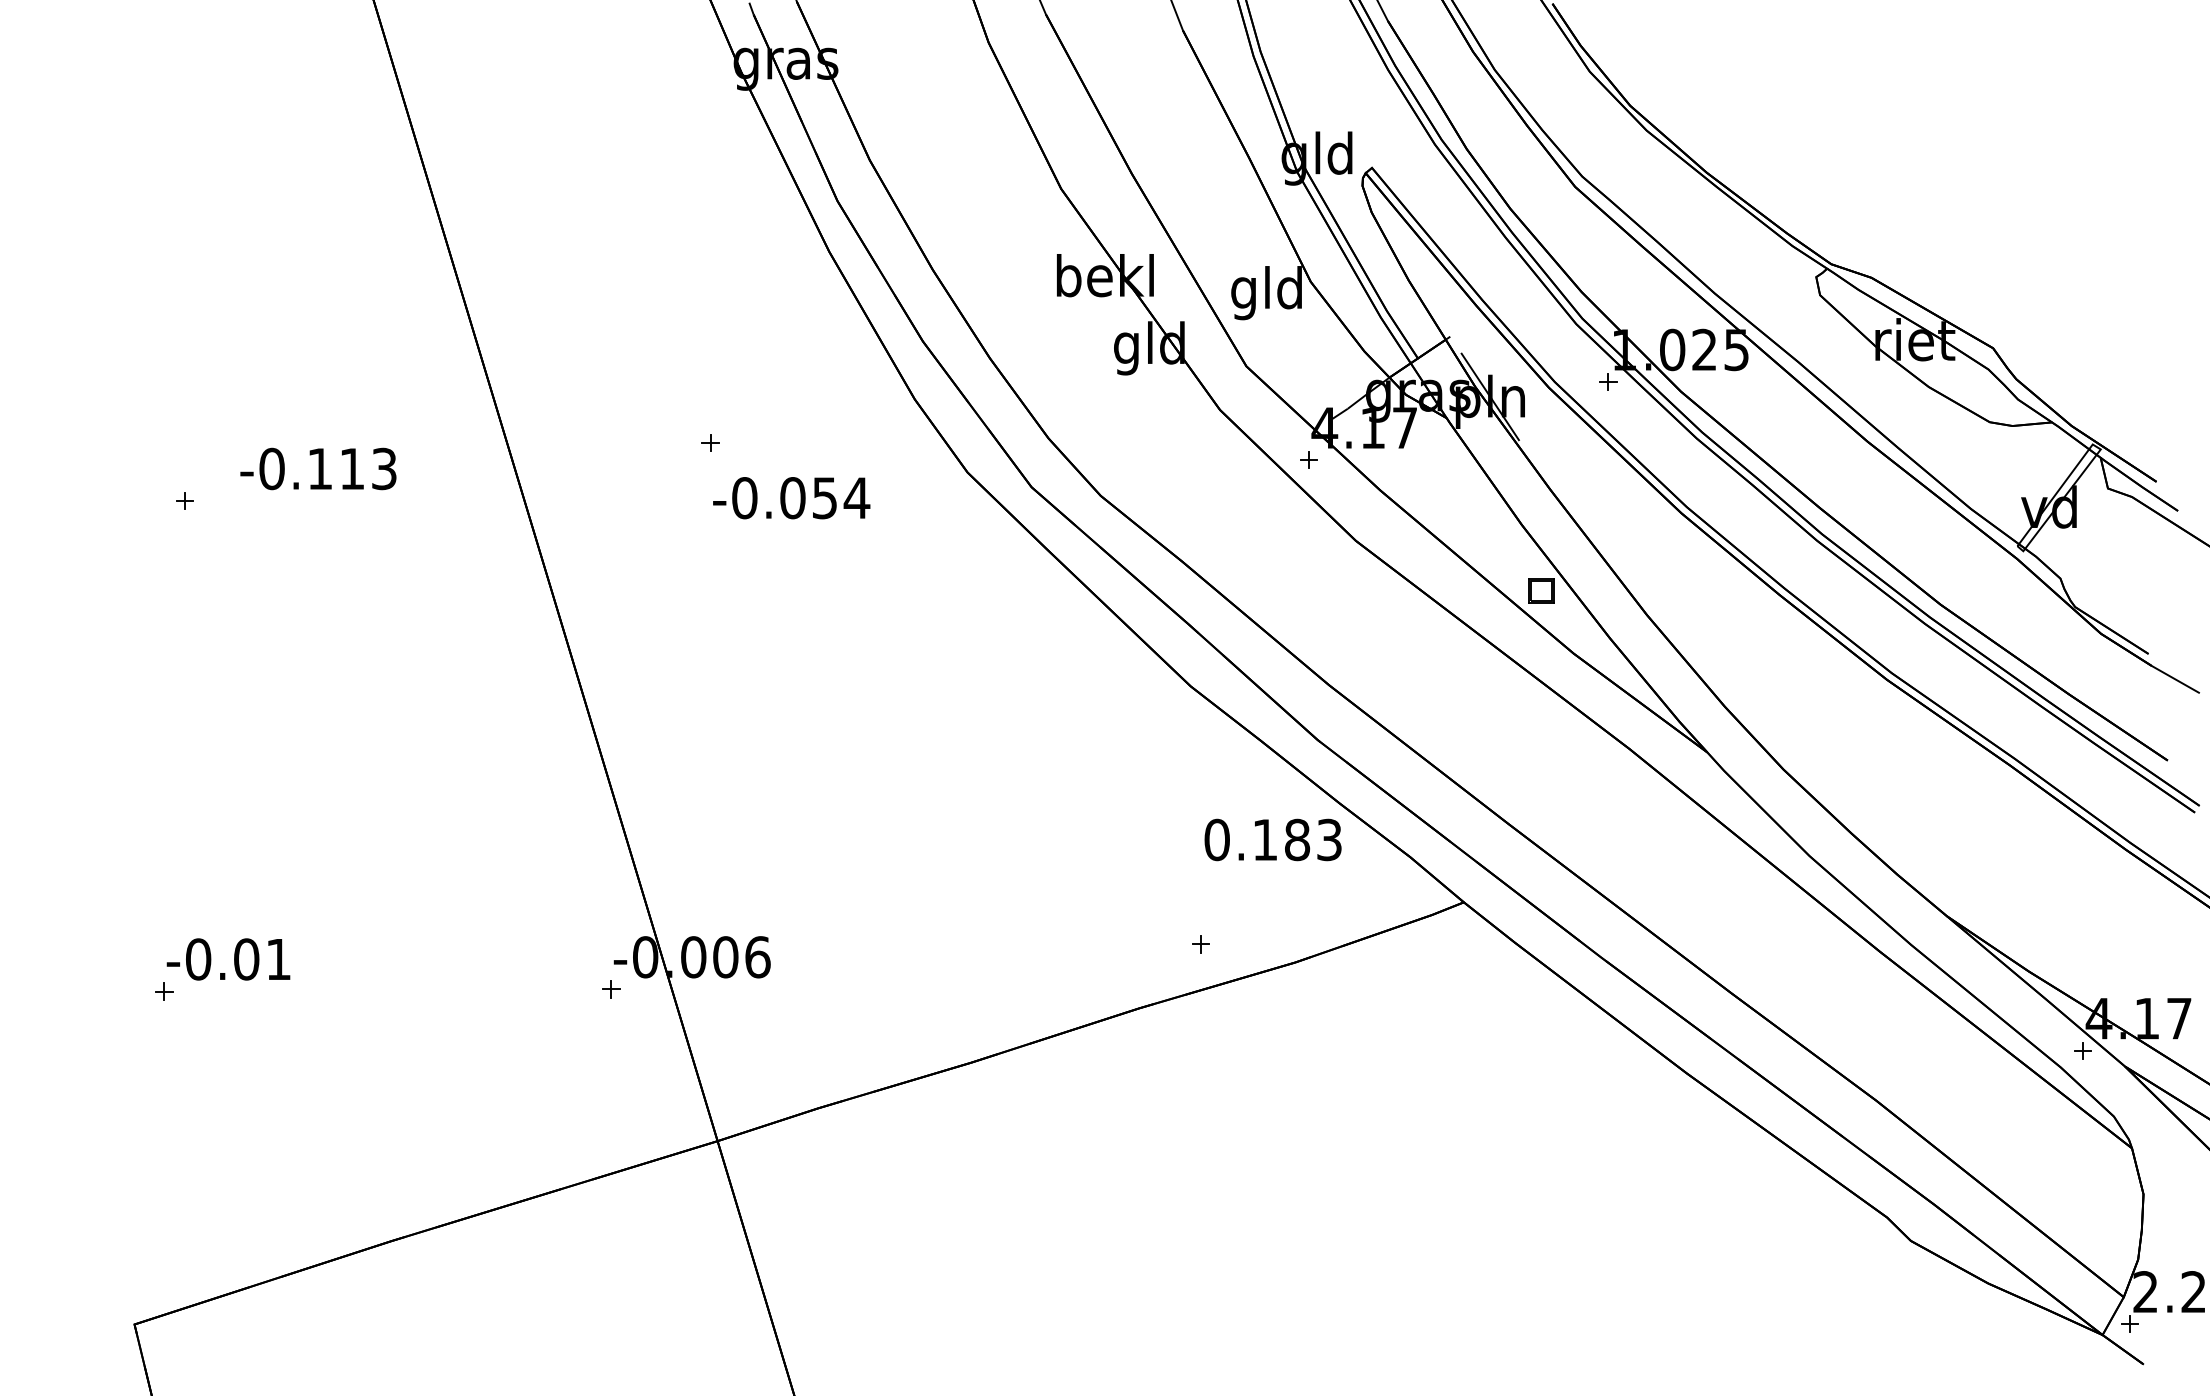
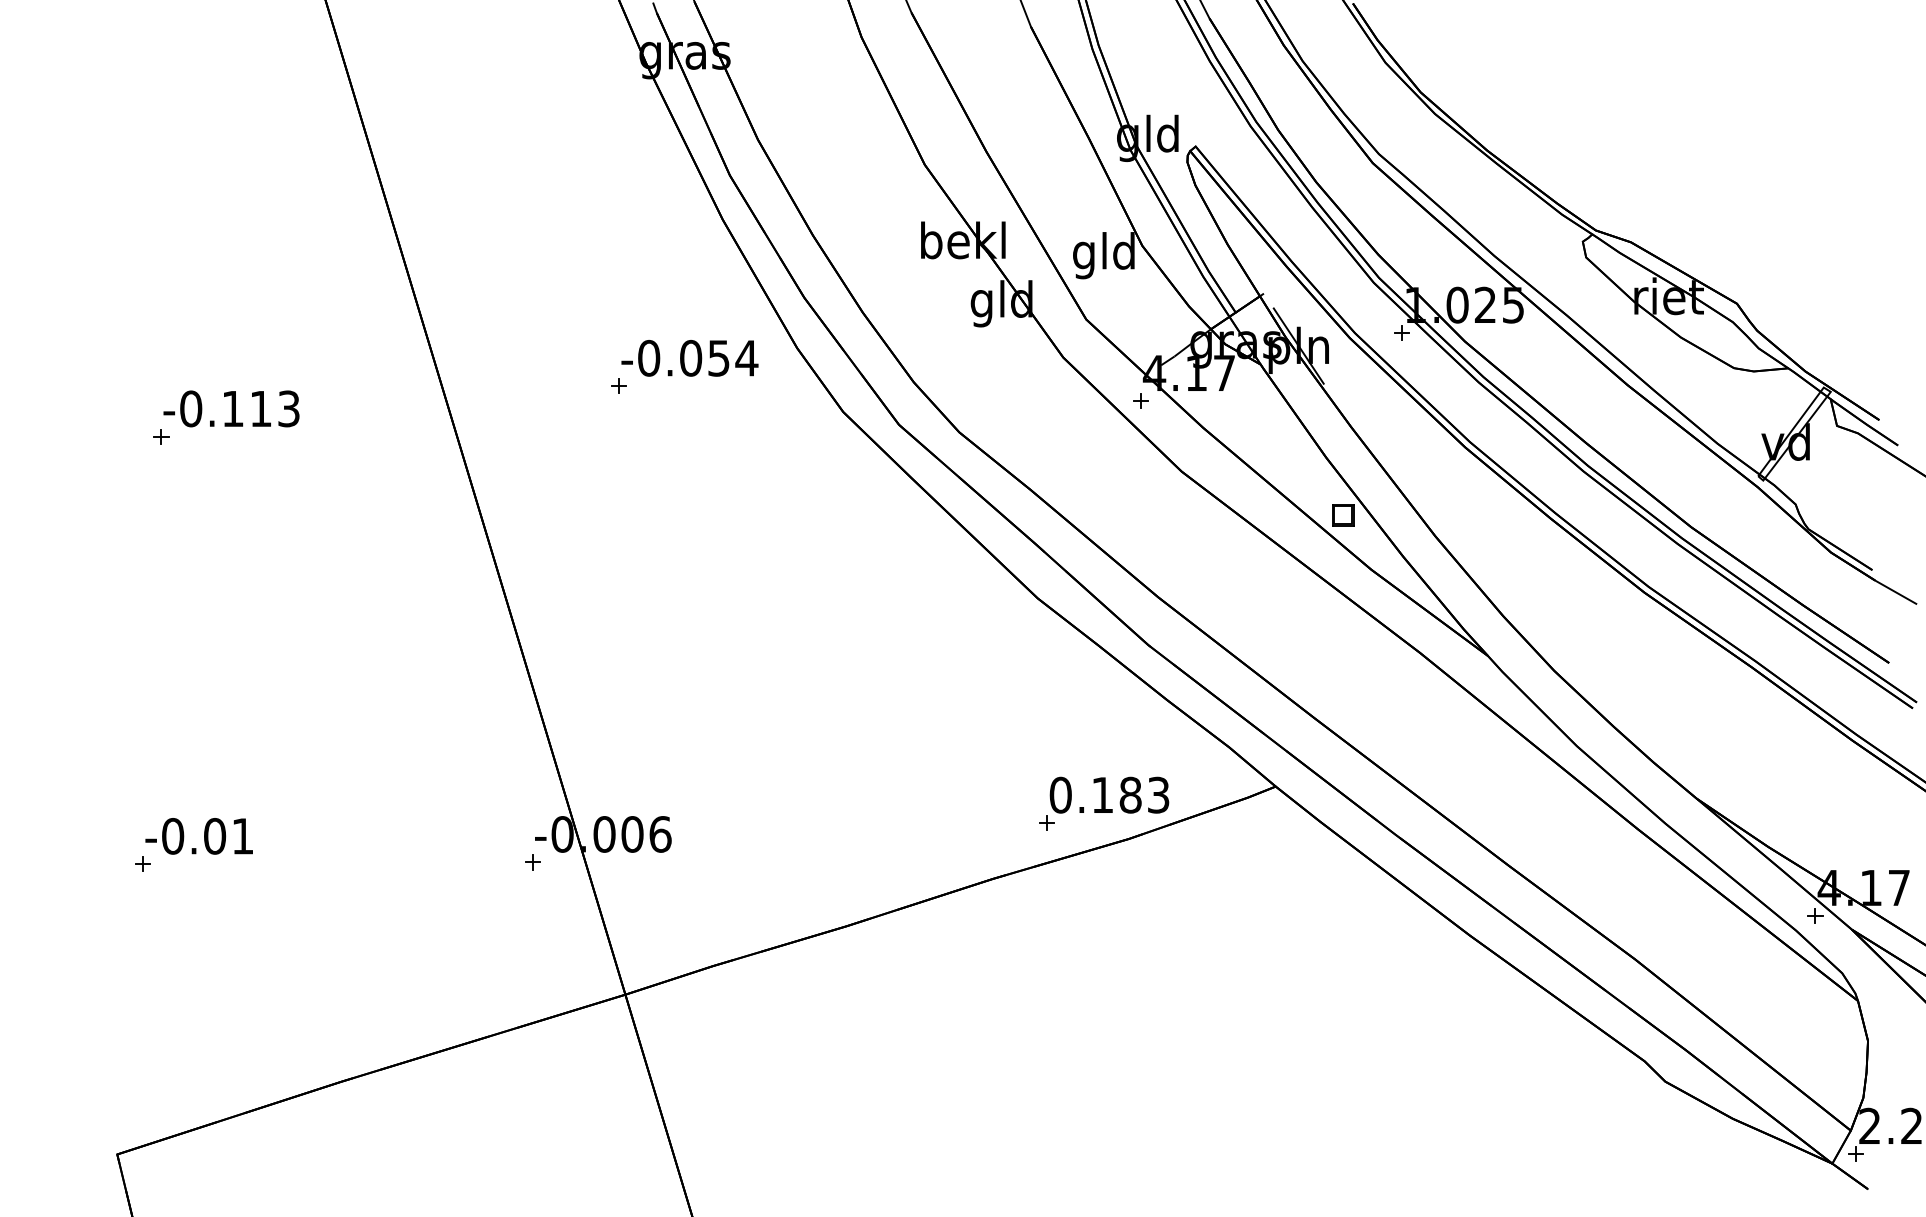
text: (318, 468) -> (231, 408), moved
text: (791, 498) -> (689, 358), moved
text: (1273, 839) -> (1109, 794), moved

